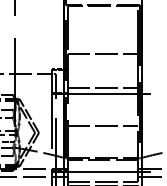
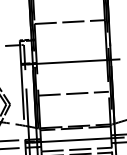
line: (102, 87) -> (71, 55), removed

